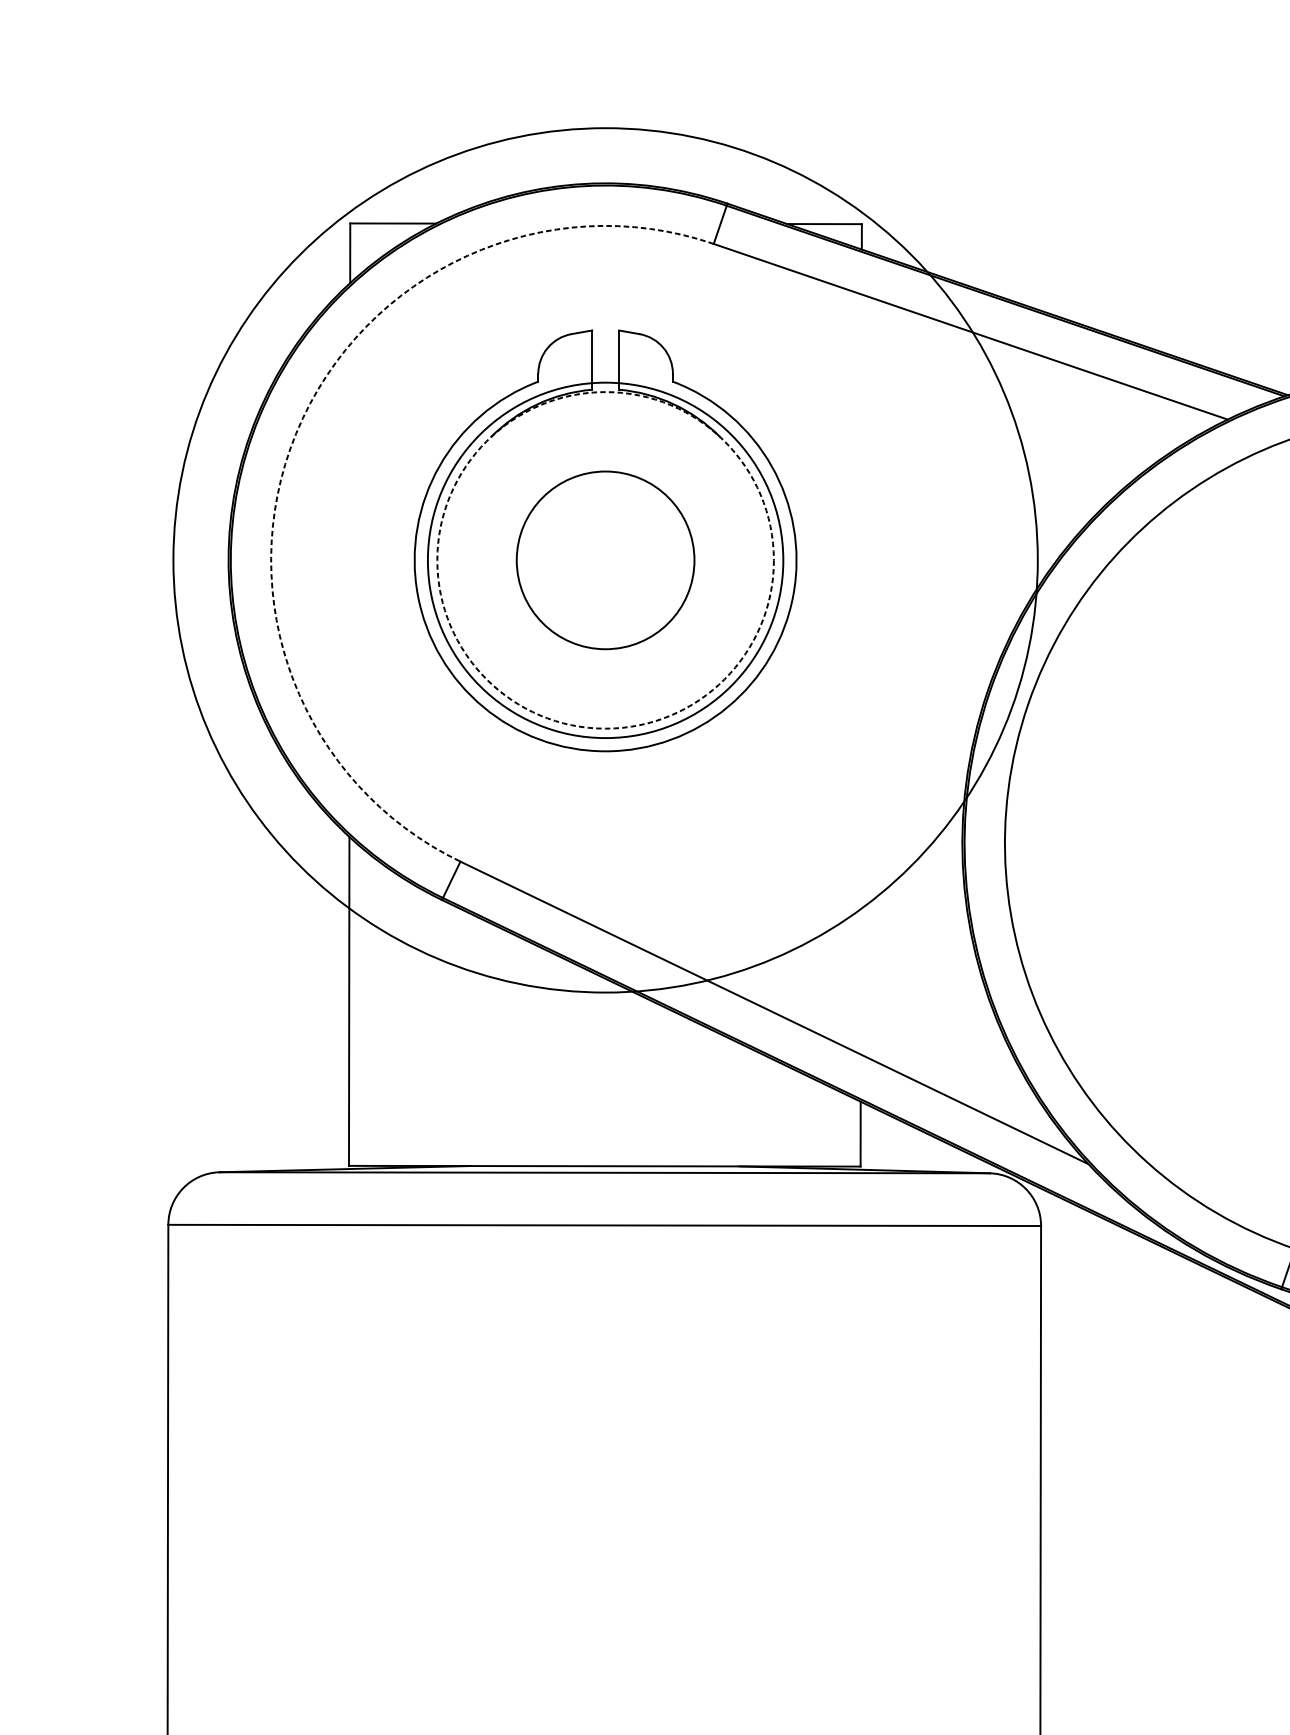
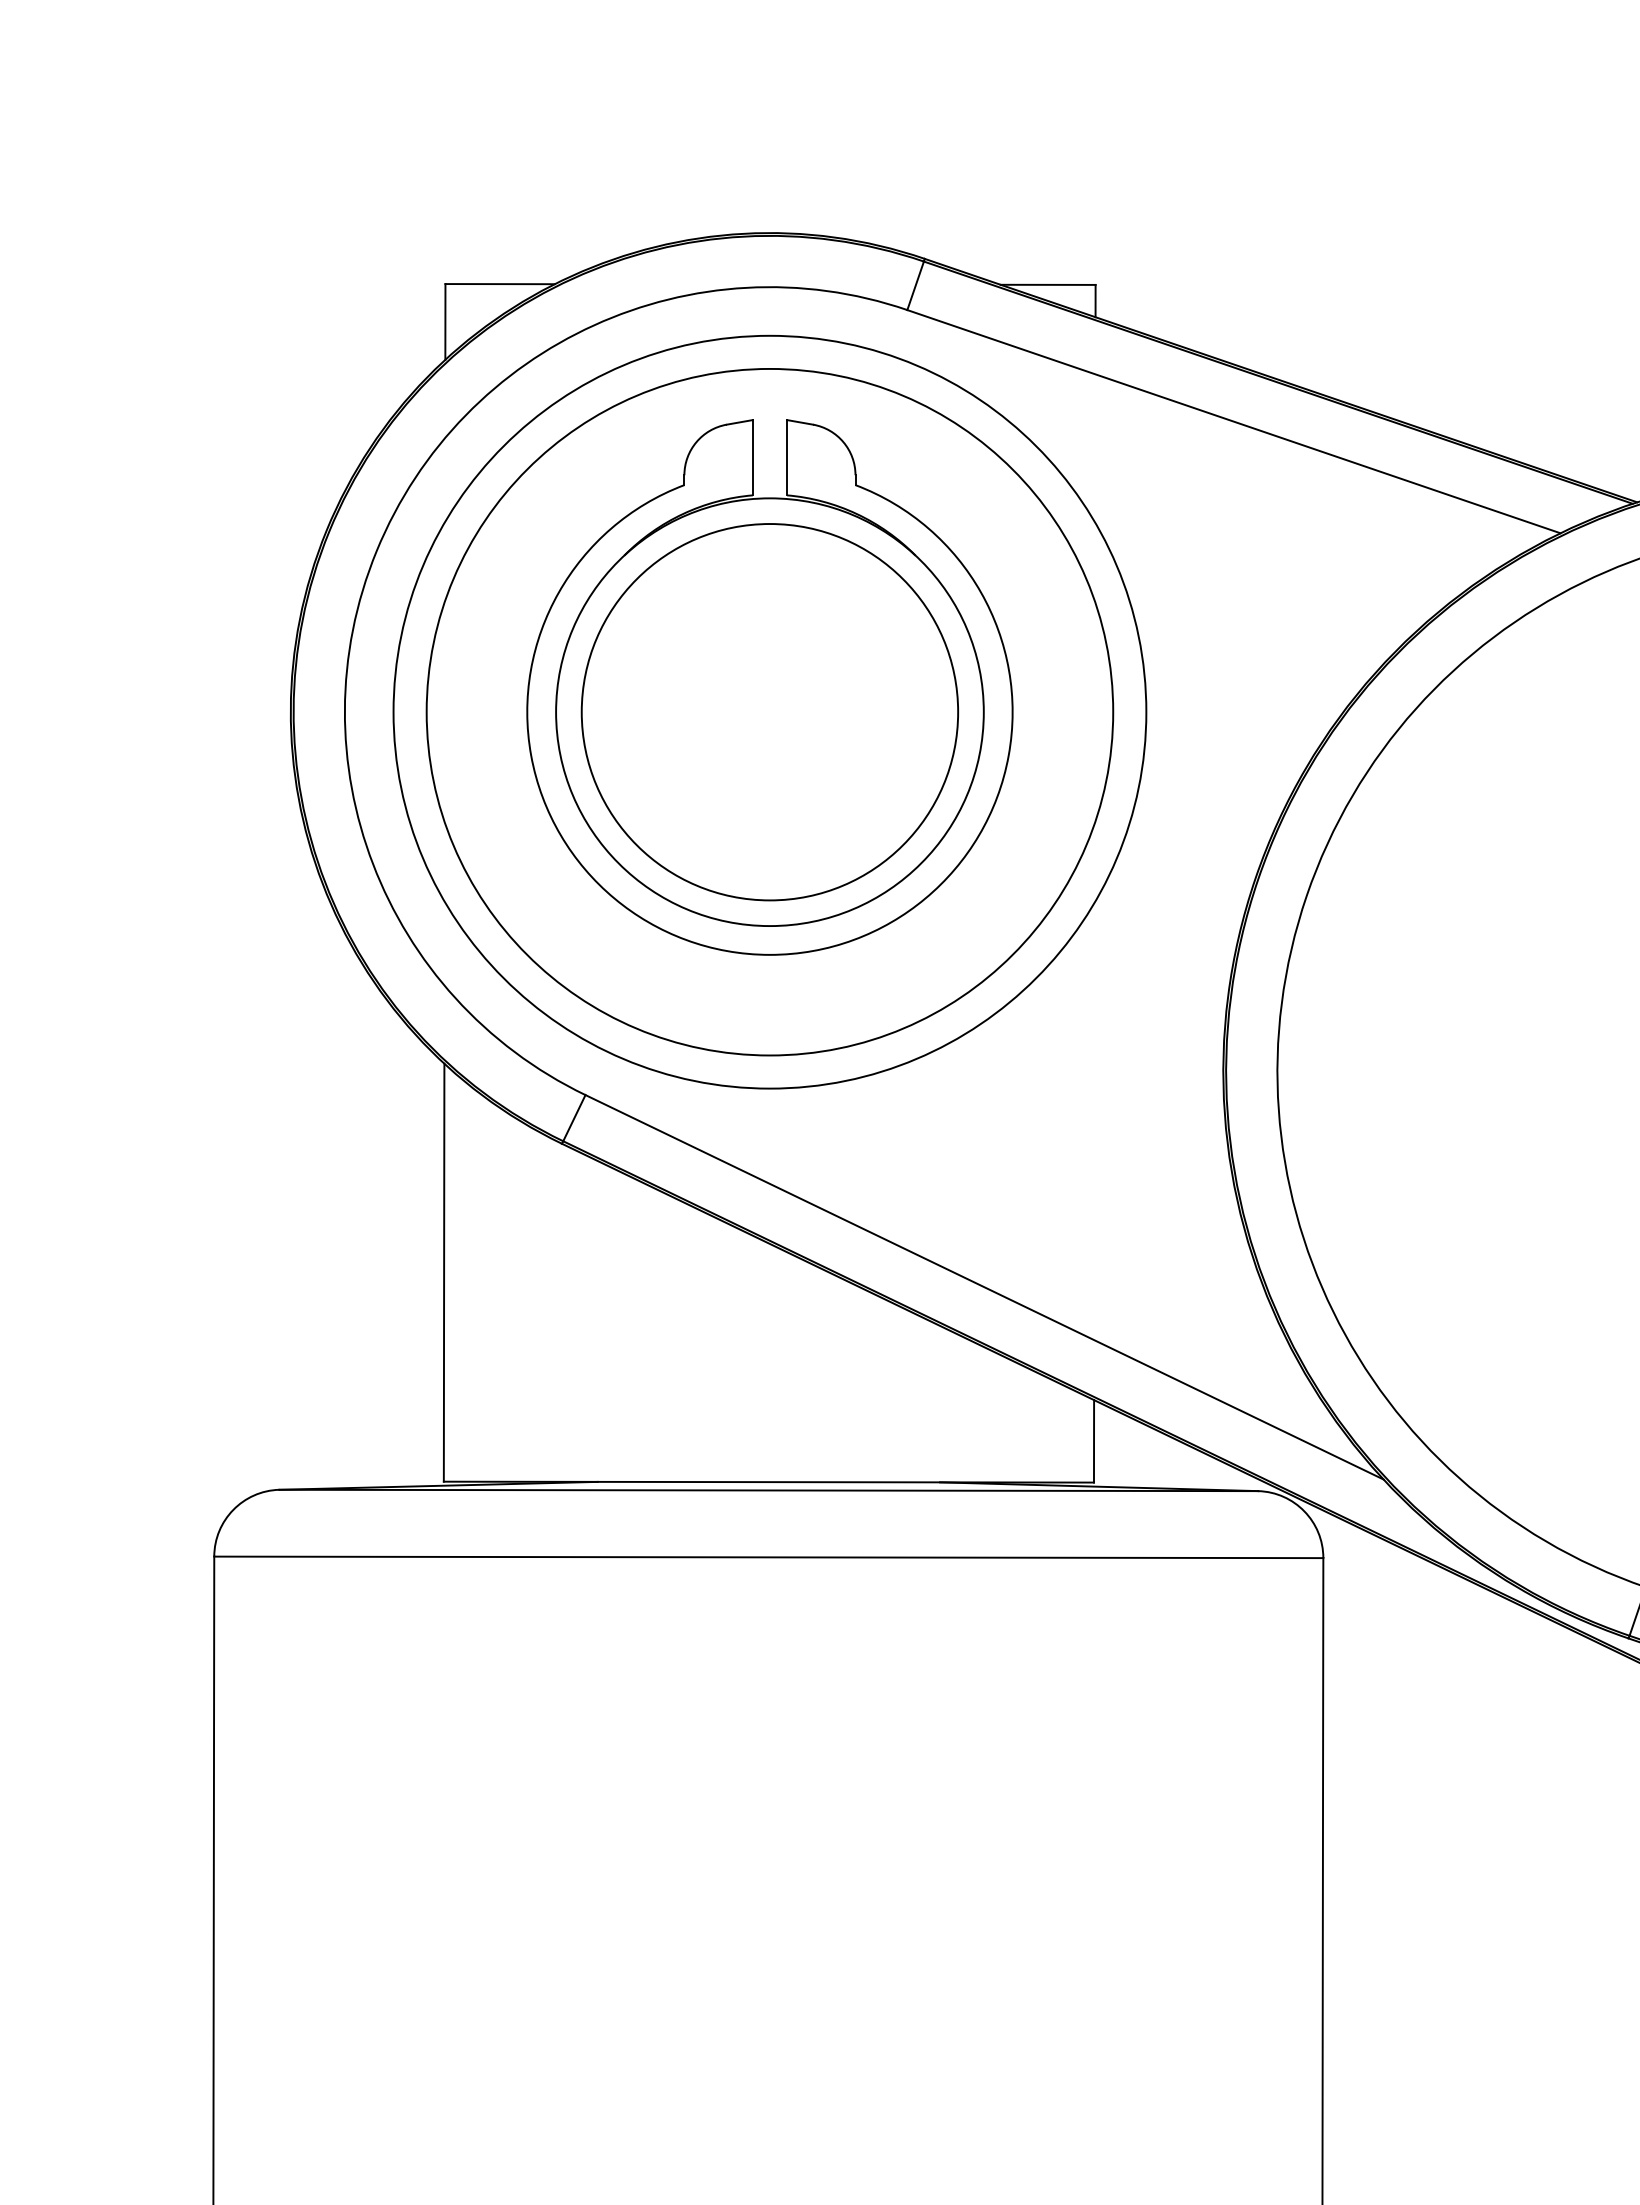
arc: (296, 433) -> (376, 551), dashed -> solid
circle: (605, 559) -> (769, 711), size x0.62
circle: (605, 559) -> (769, 711), size x1.67
circle: (605, 560) -> (769, 712), dashed -> solid
circle: (605, 560) -> (769, 712), size x1.67

